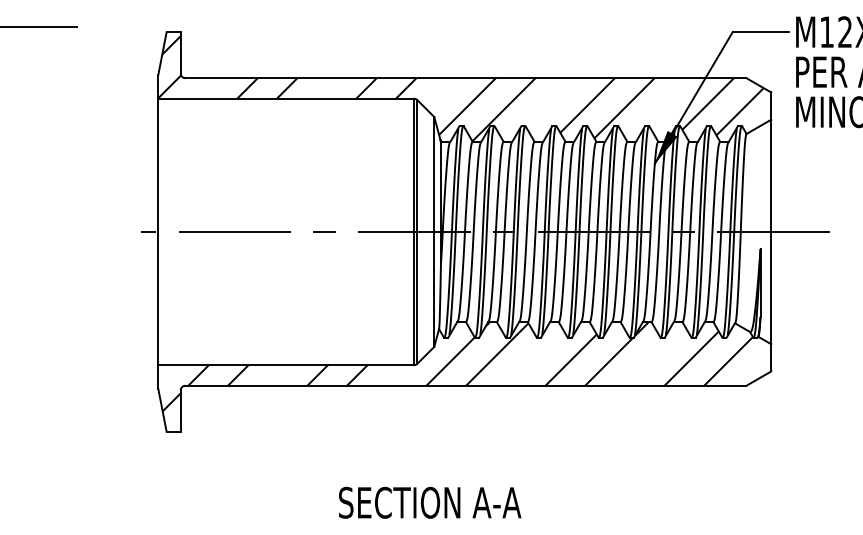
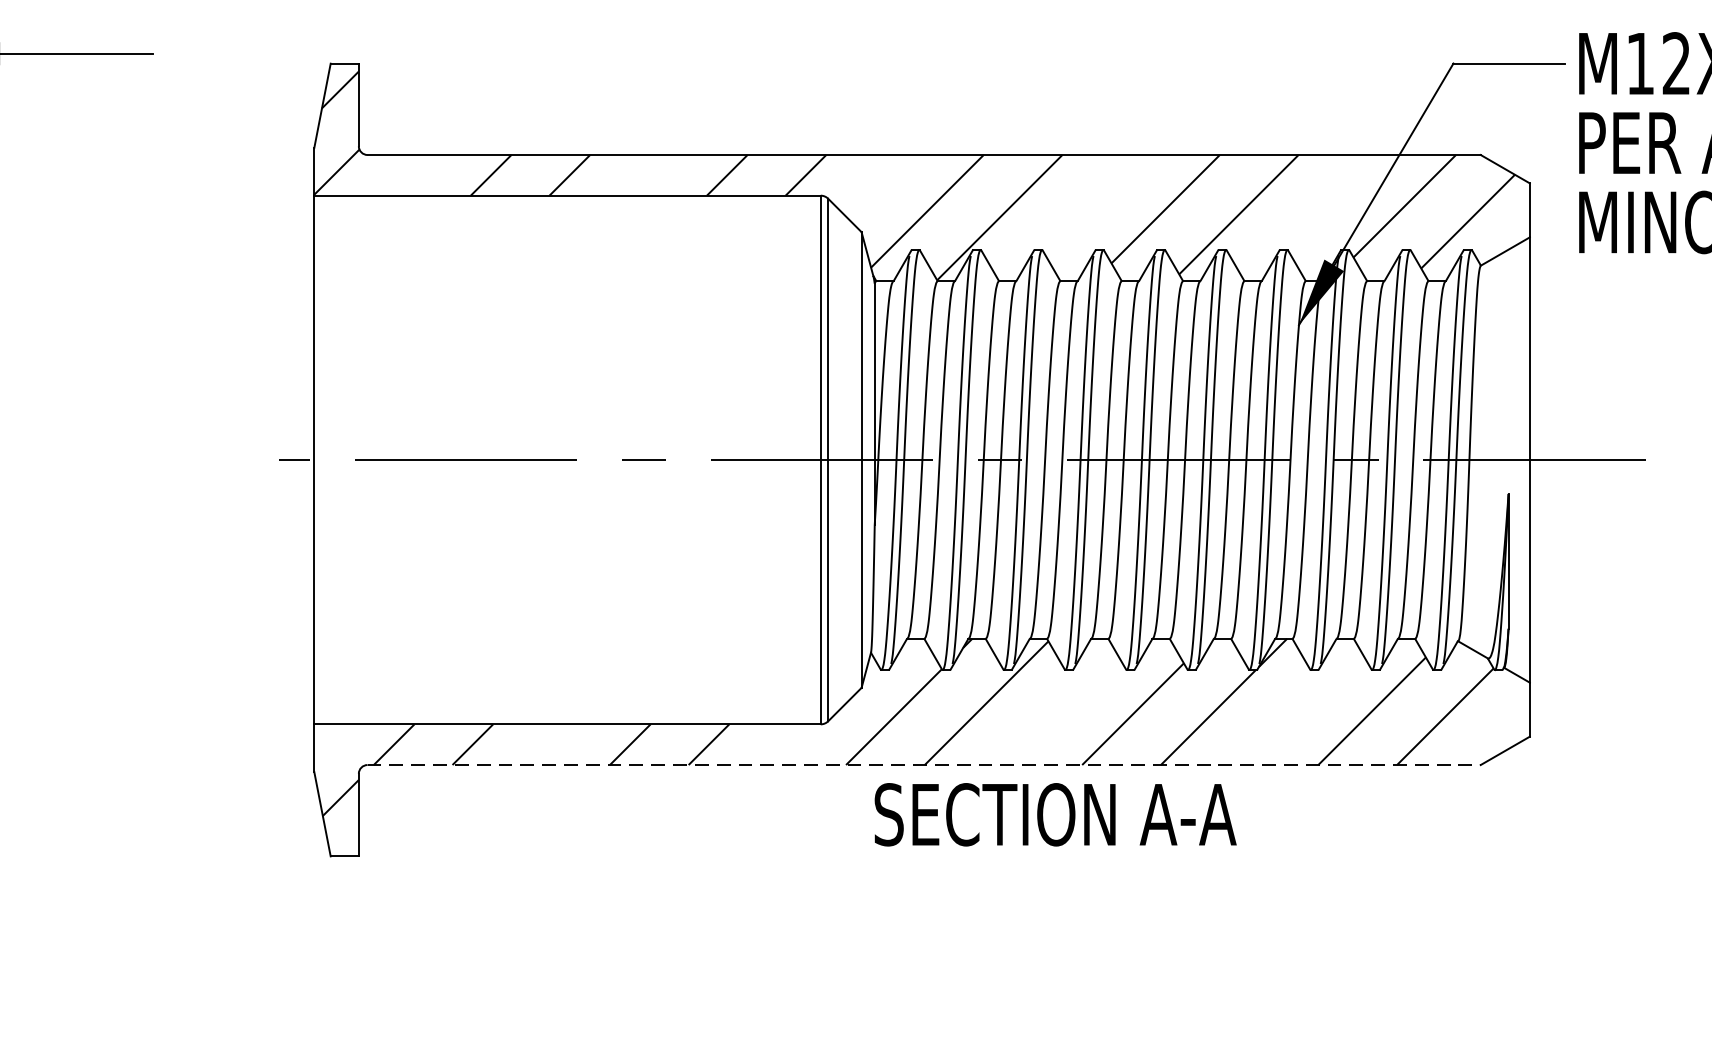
line: (465, 385) -> (923, 764), solid -> dashed
text: (430, 502) -> (1056, 814), moved

